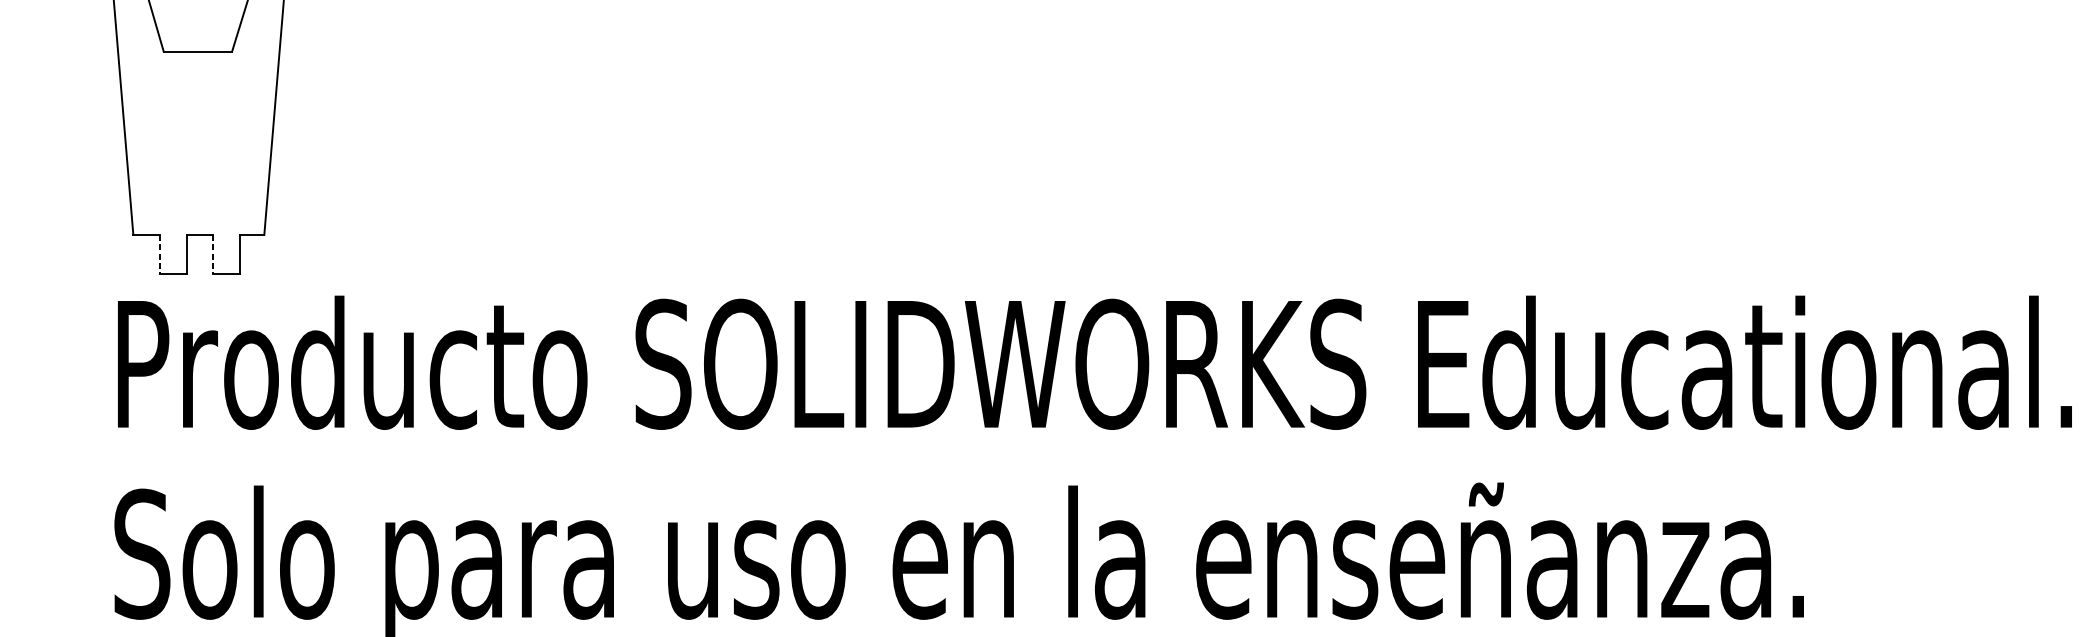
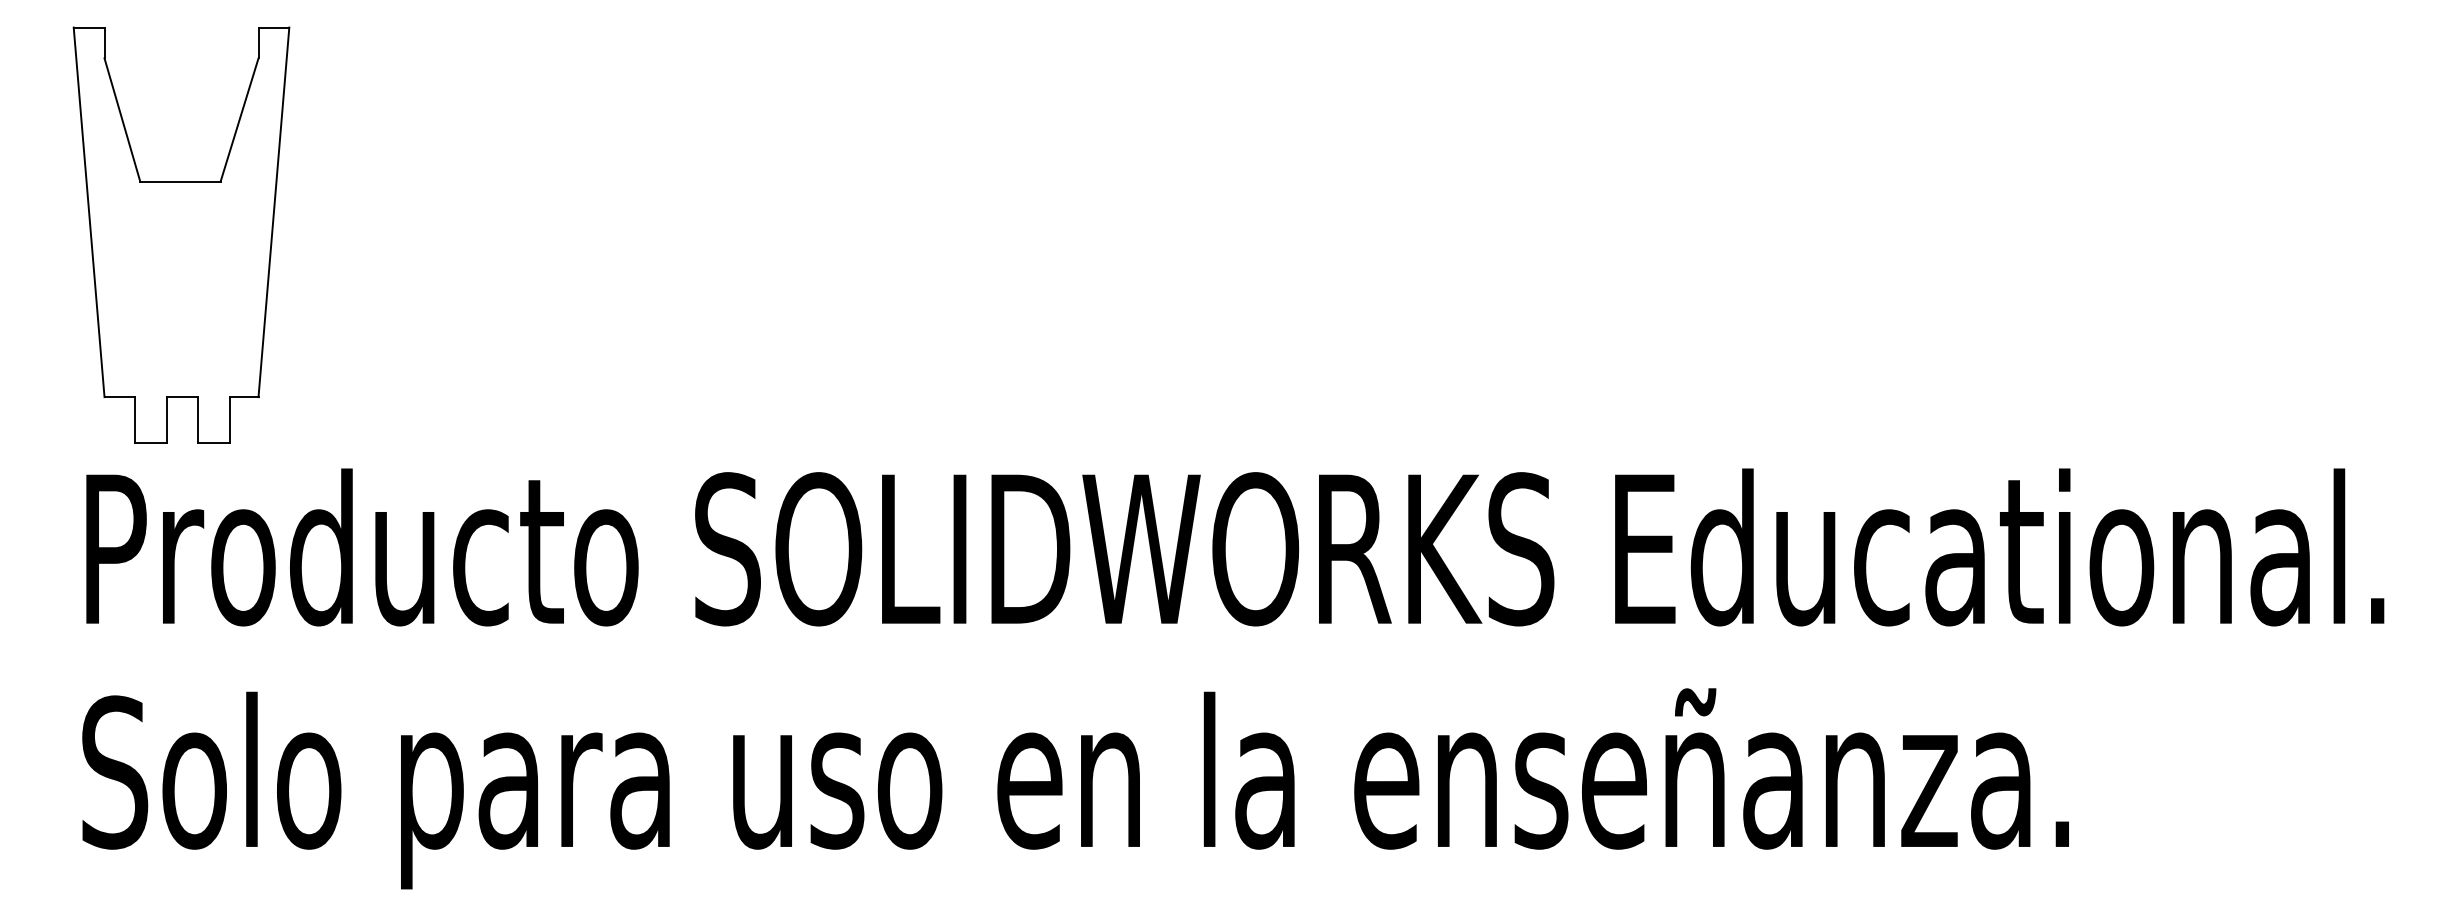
line: (159, 254) -> (135, 420), dashed -> solid
line: (212, 254) -> (197, 420), dashed -> solid

